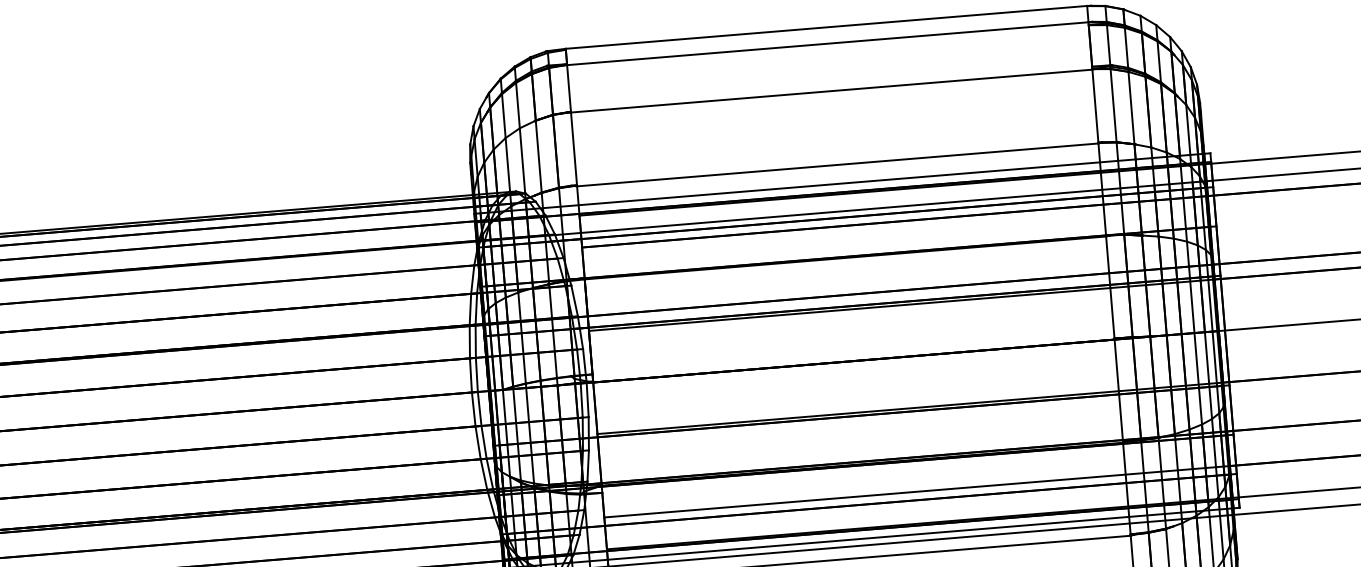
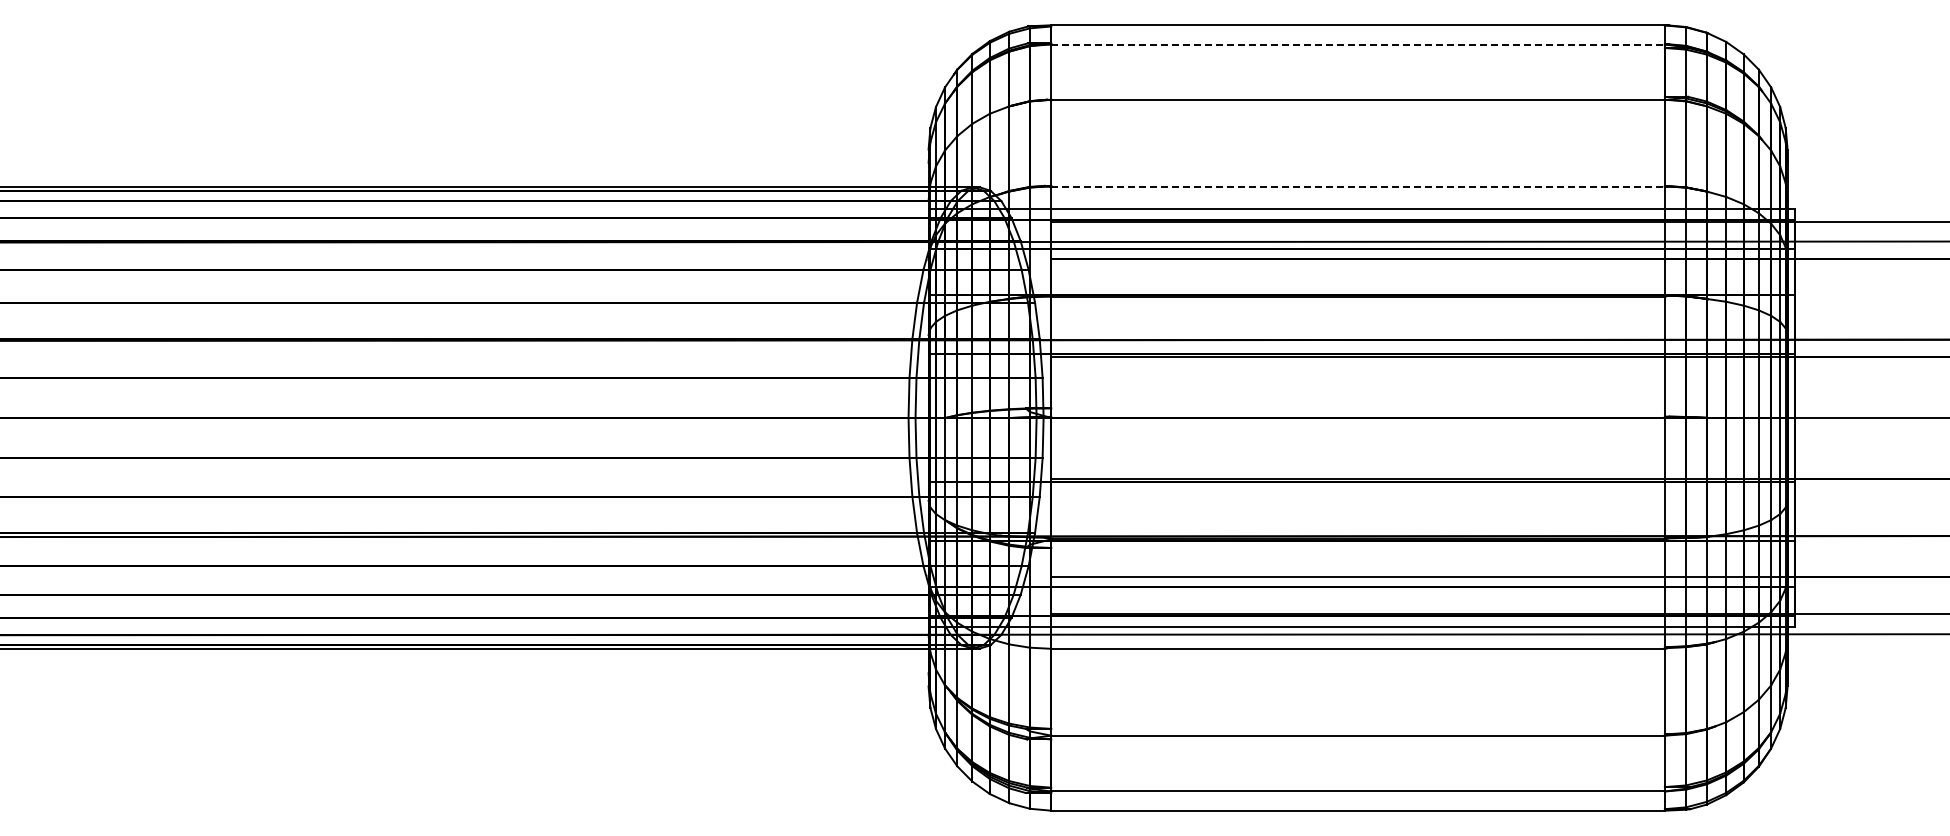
line: (828, 43) -> (1358, 44), solid -> dashed
line: (838, 165) -> (1358, 187), solid -> dashed

